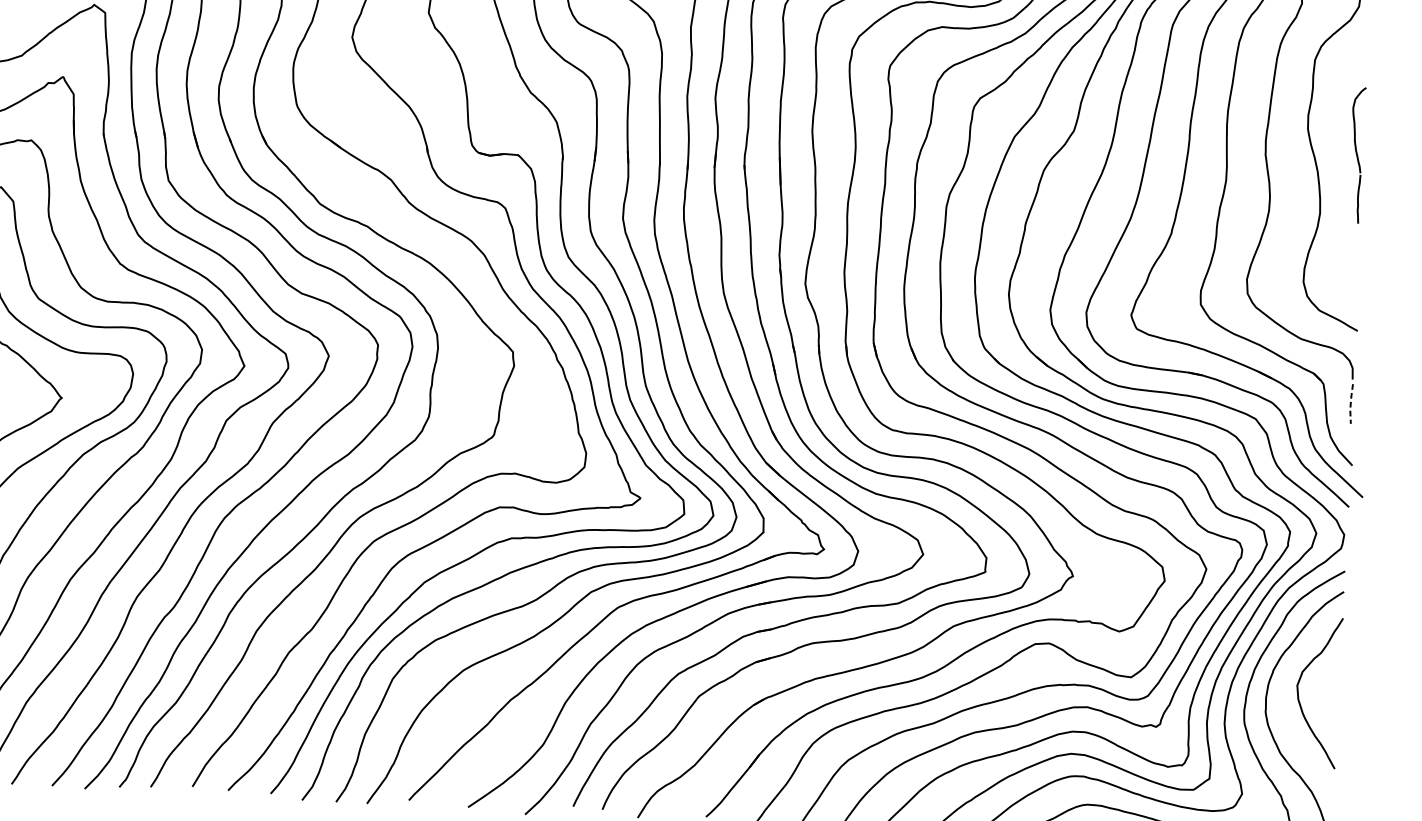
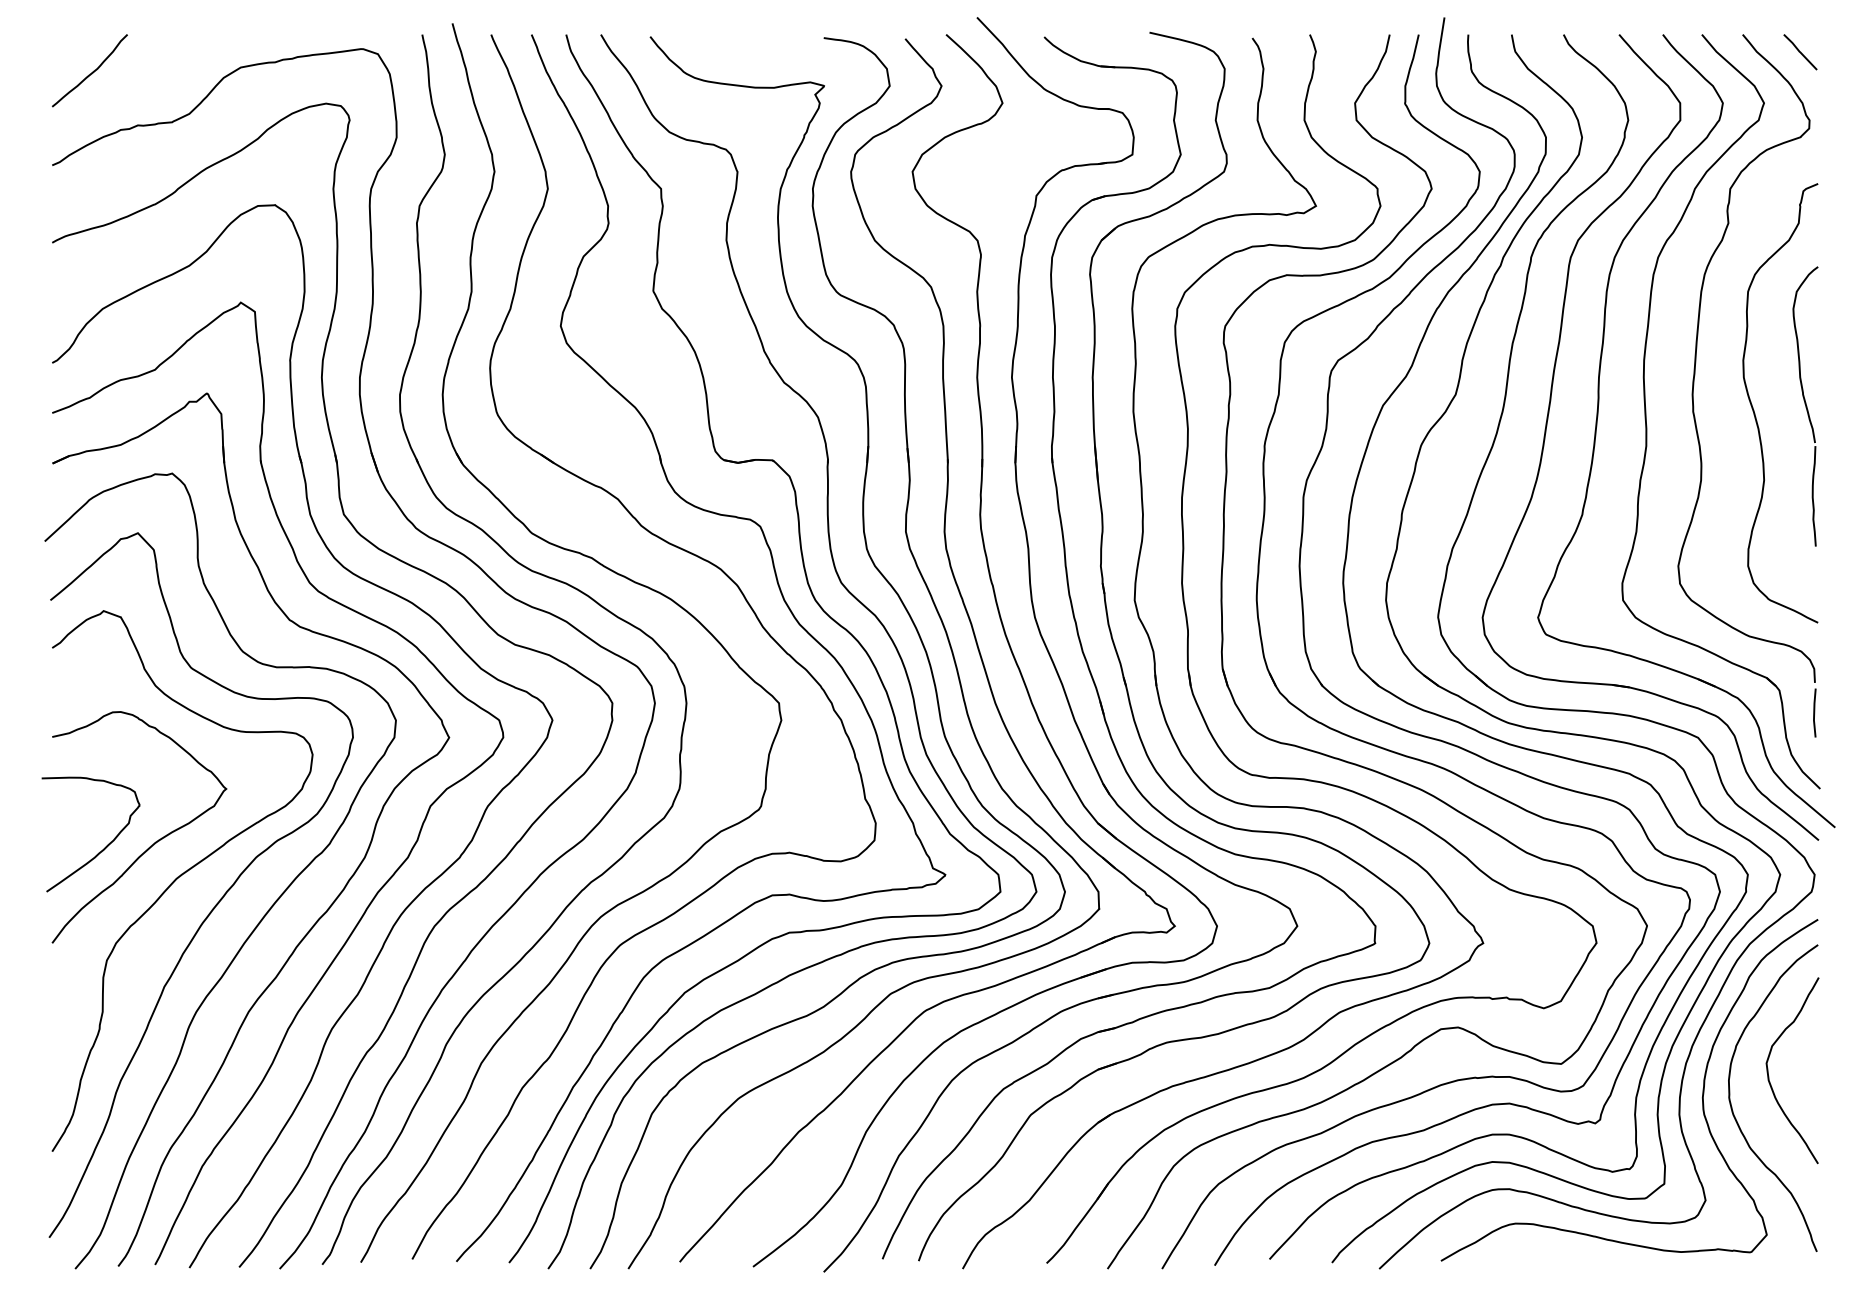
part: (1356, 155) -> (1805, 406), size x1.67
line: (1350, 404) -> (1814, 713), dashed -> solid

